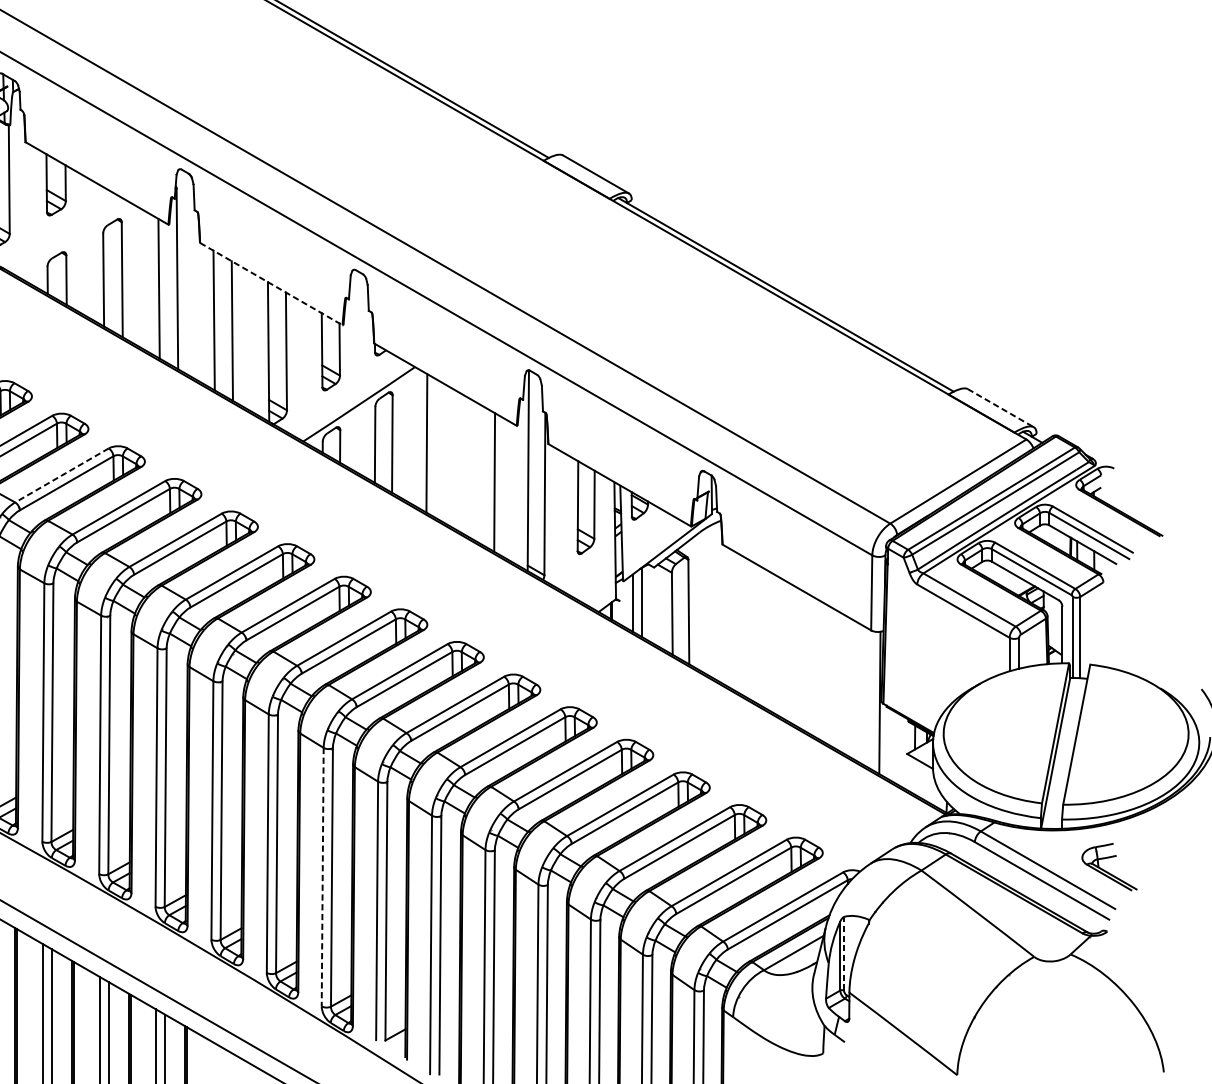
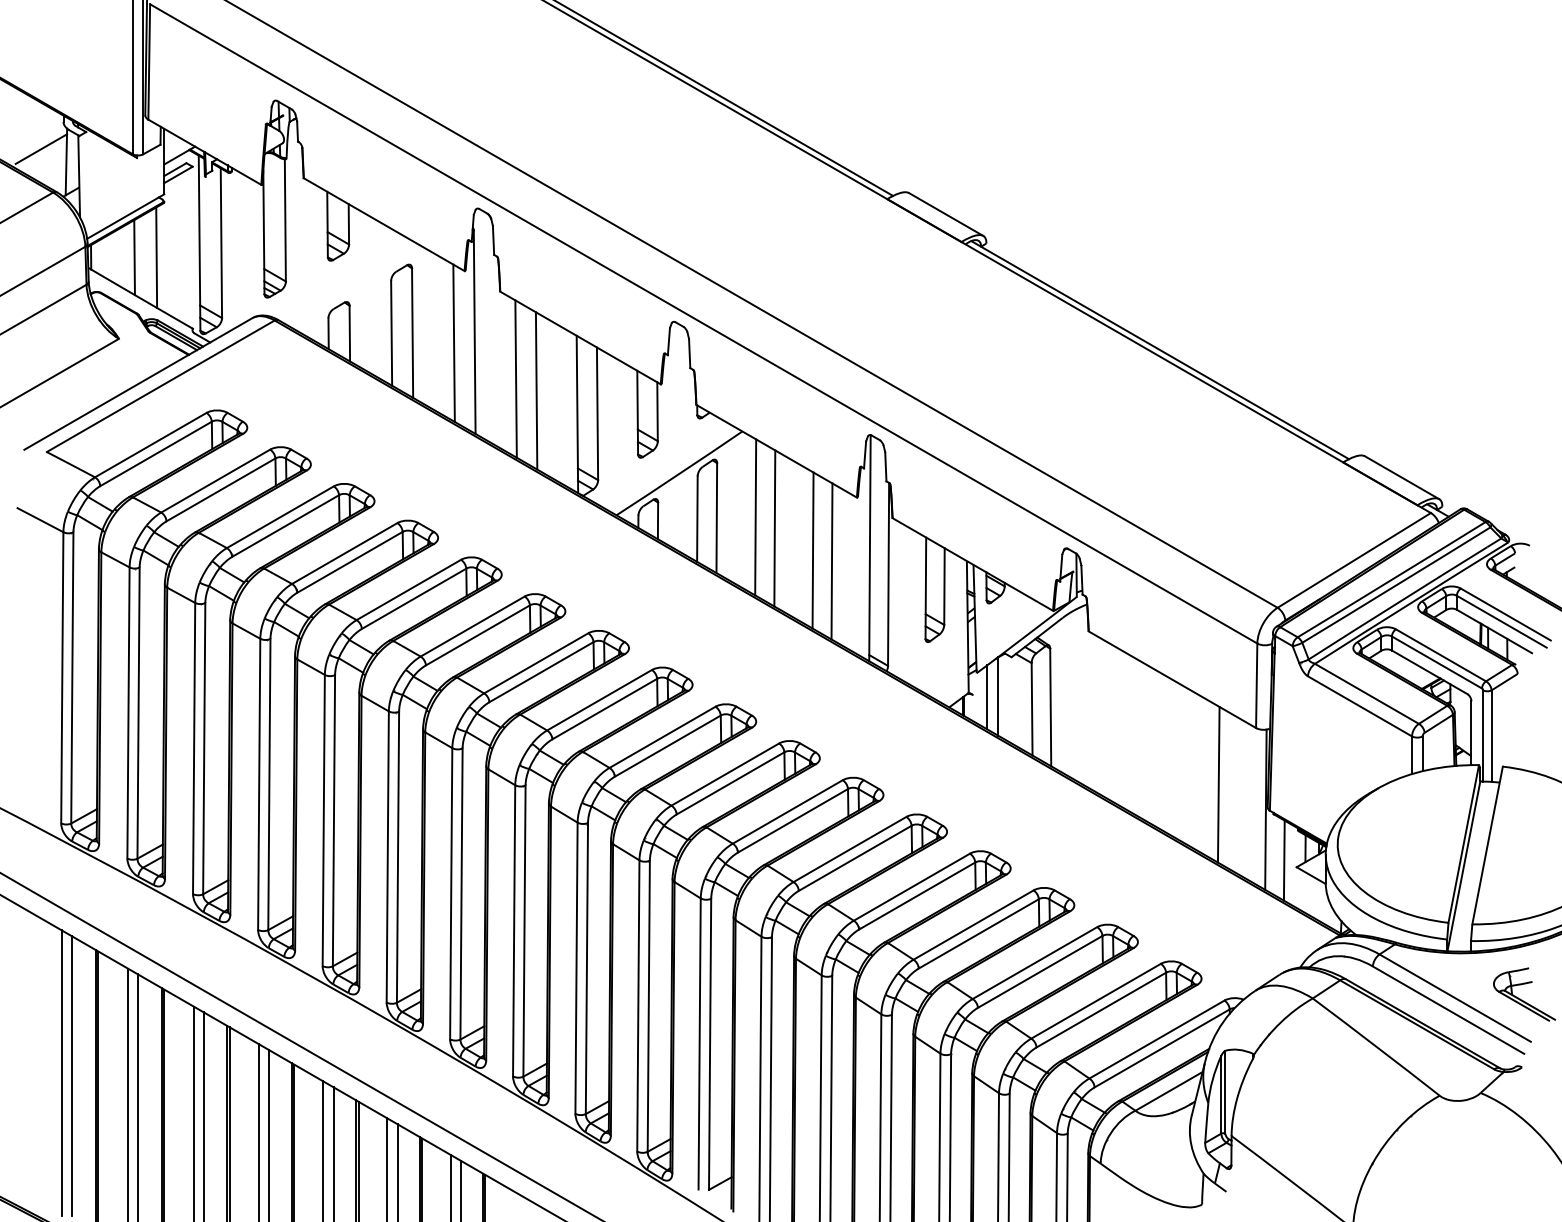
line: (271, 284) -> (580, 338), dashed -> solid
line: (1001, 407) -> (1402, 477), dashed -> solid
line: (443, 453) -> (774, 528), added
line: (477, 472) -> (812, 550), added
line: (61, 475) -> (344, 553), dashed -> solid
line: (837, 680) -> (1218, 784), added
line: (895, 748) -> (1283, 860), added
line: (322, 876) -> (638, 1005), dashed -> solid
line: (844, 953) -> (1225, 1091), dashed -> solid

